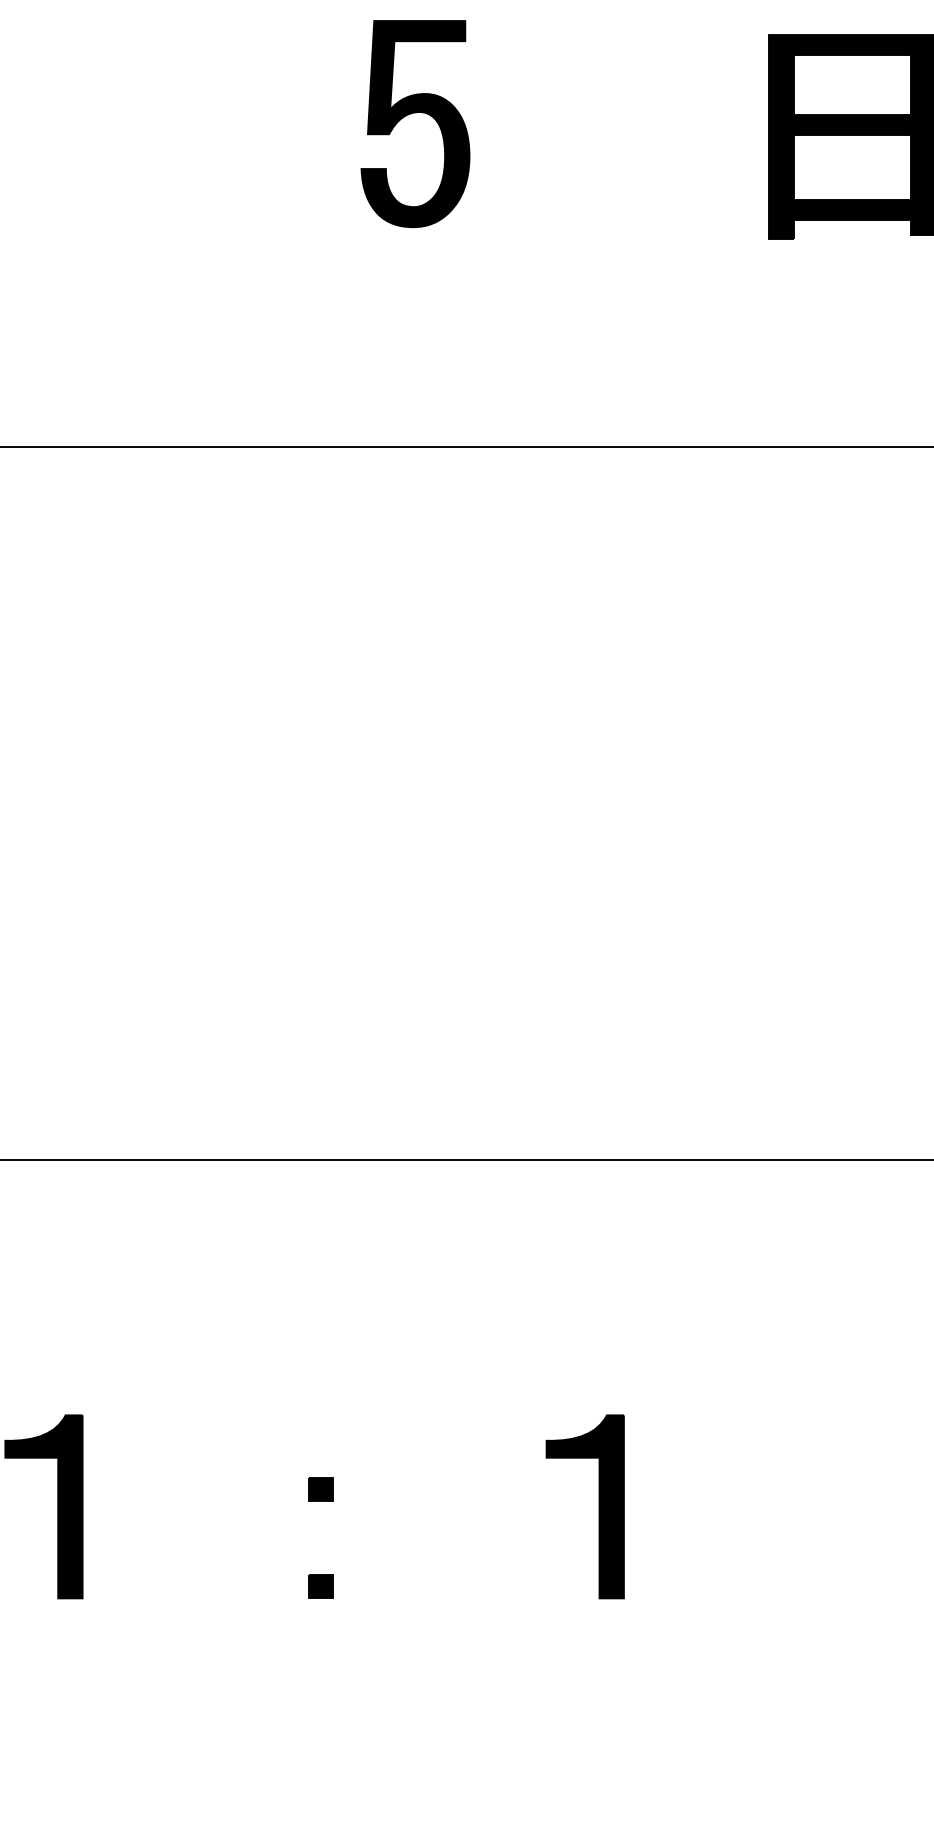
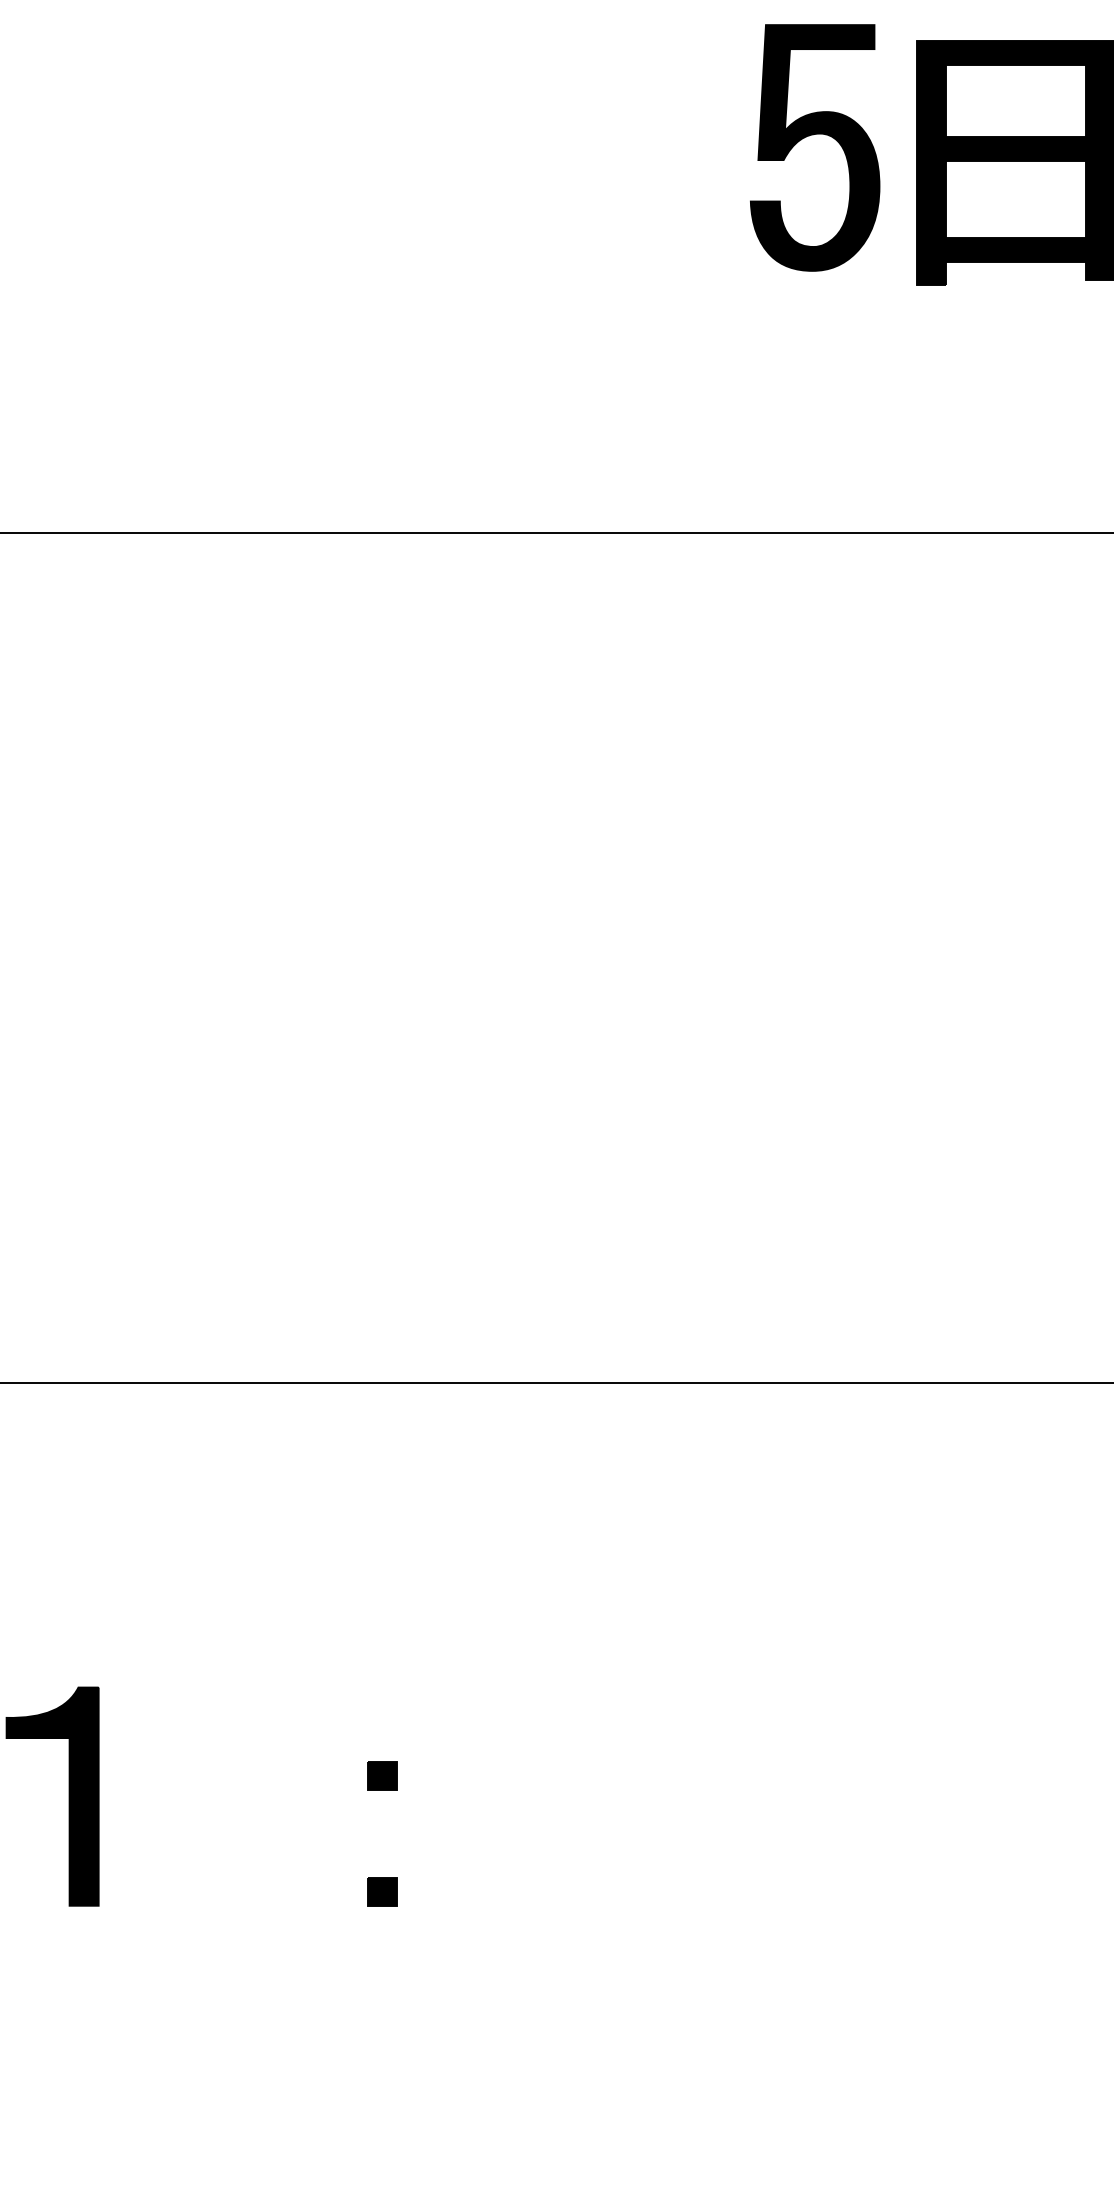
part: (411, 114) -> (810, 136), moved
part: (598, 1506) -> (713, 1796), removed

